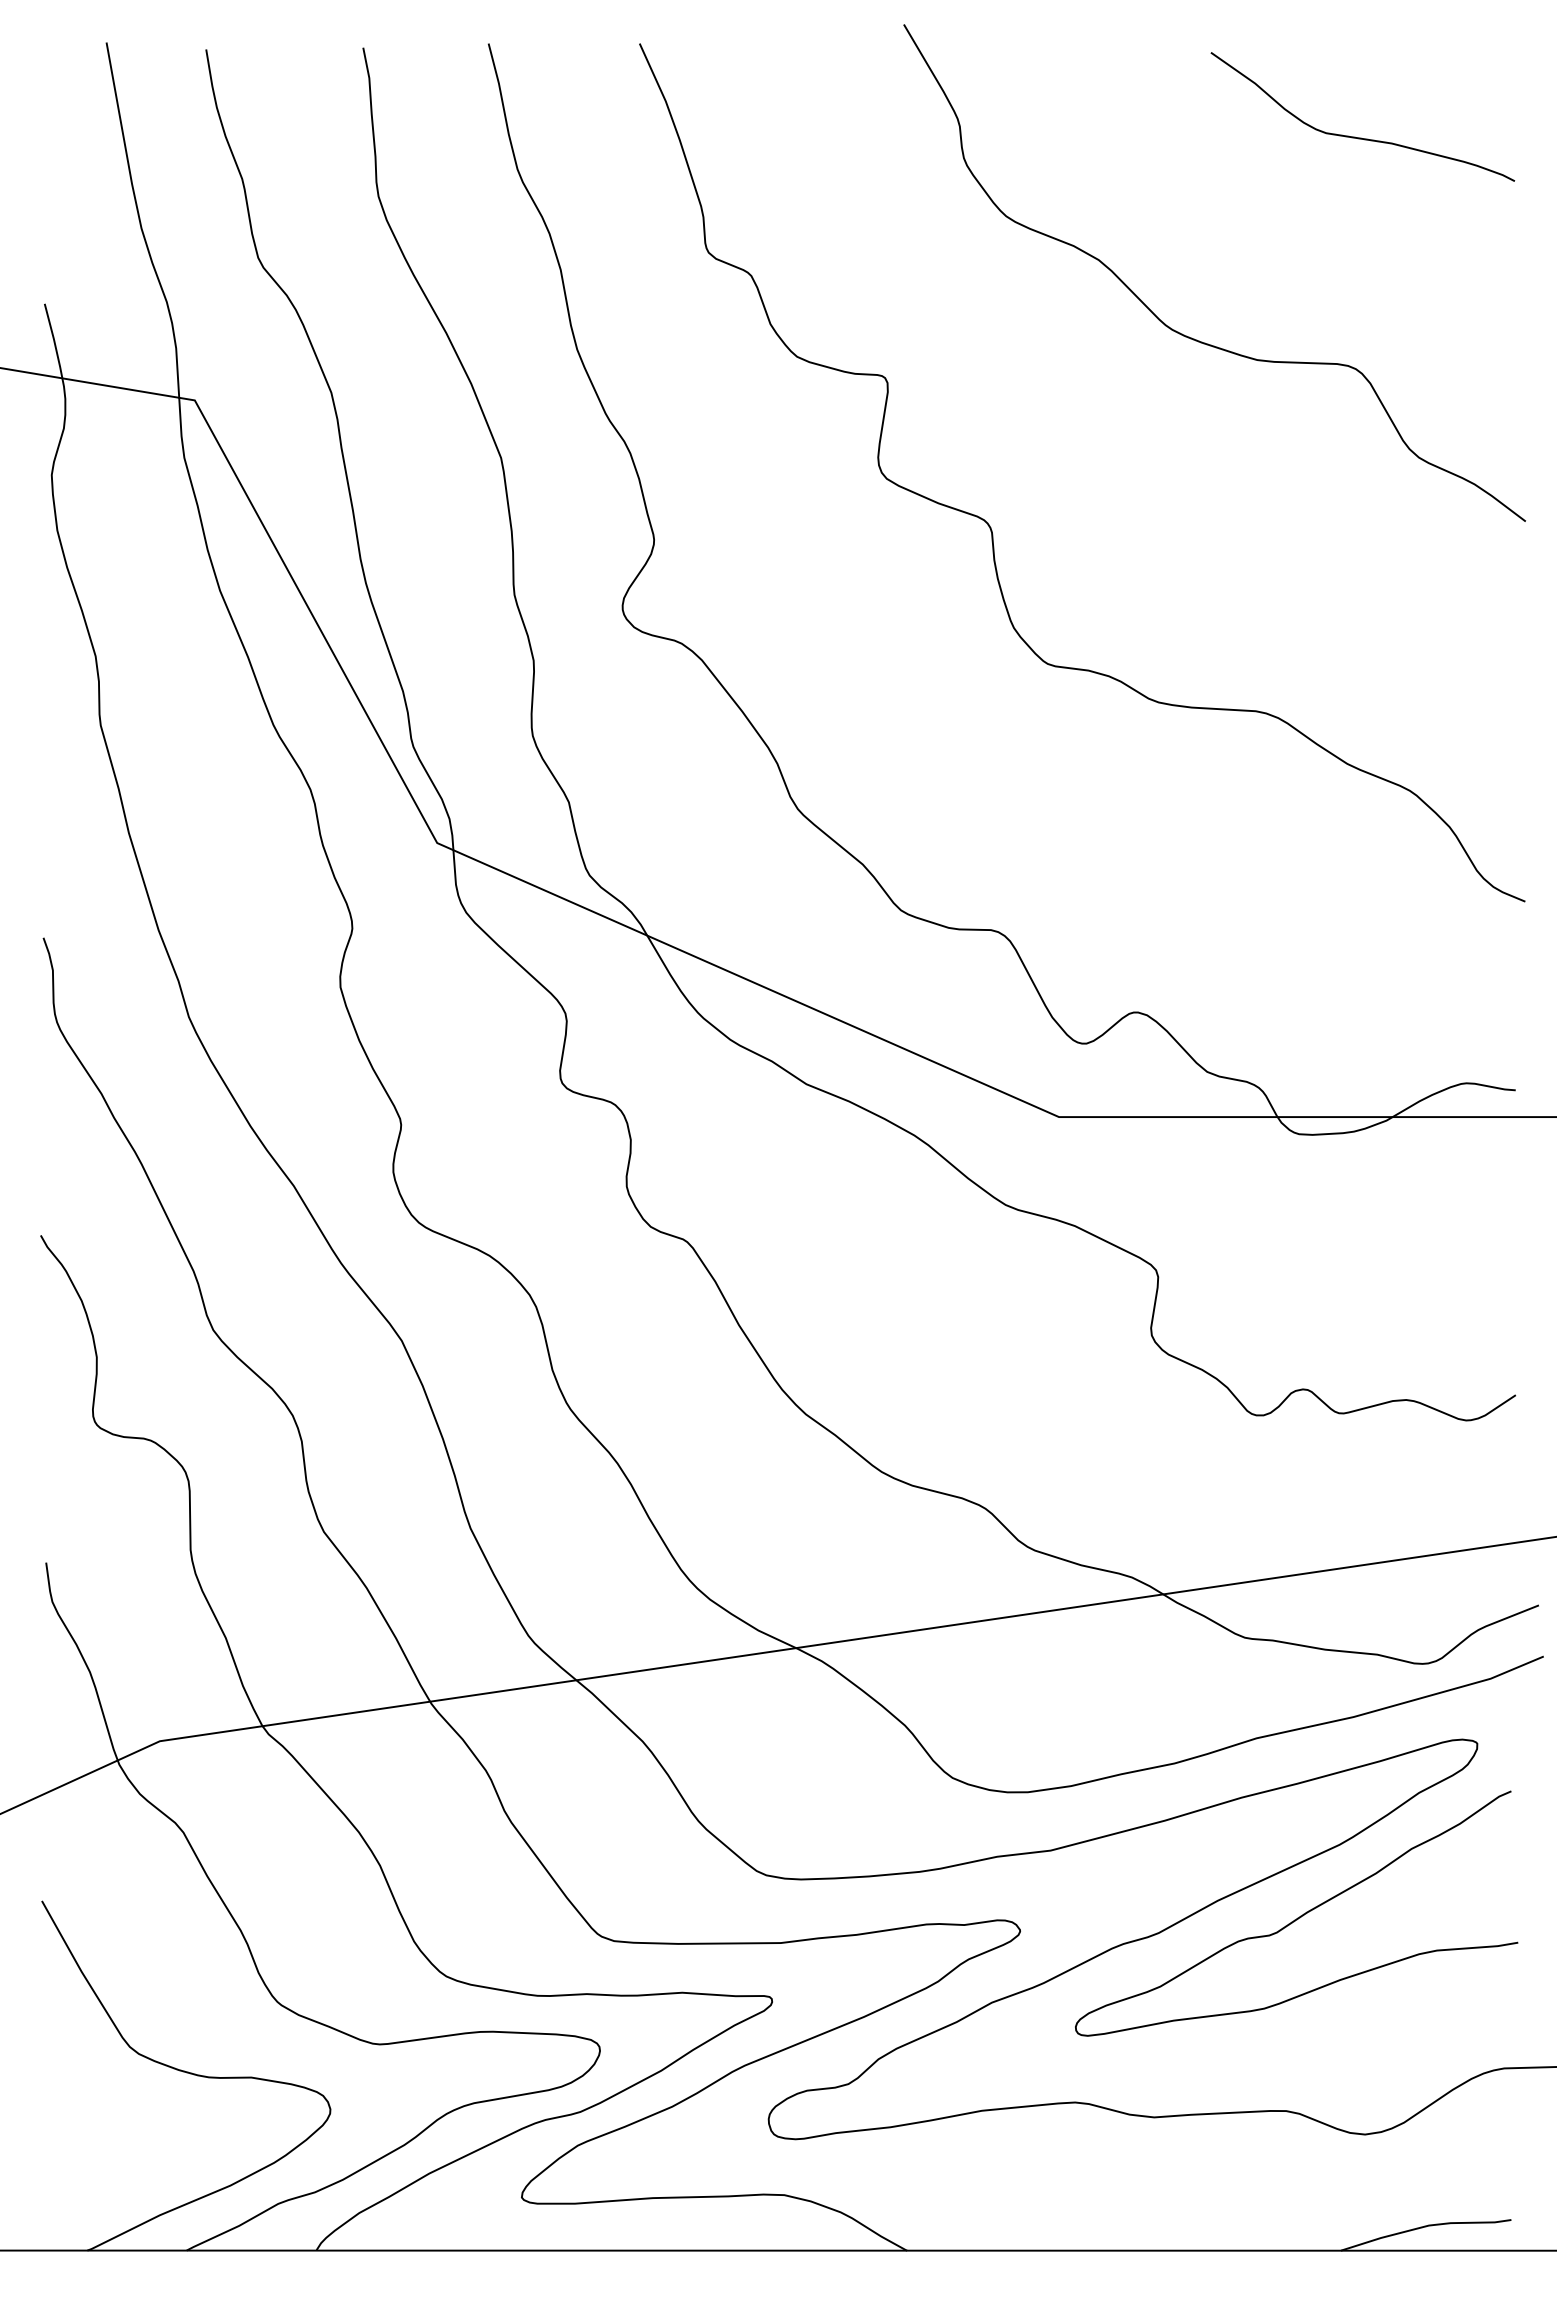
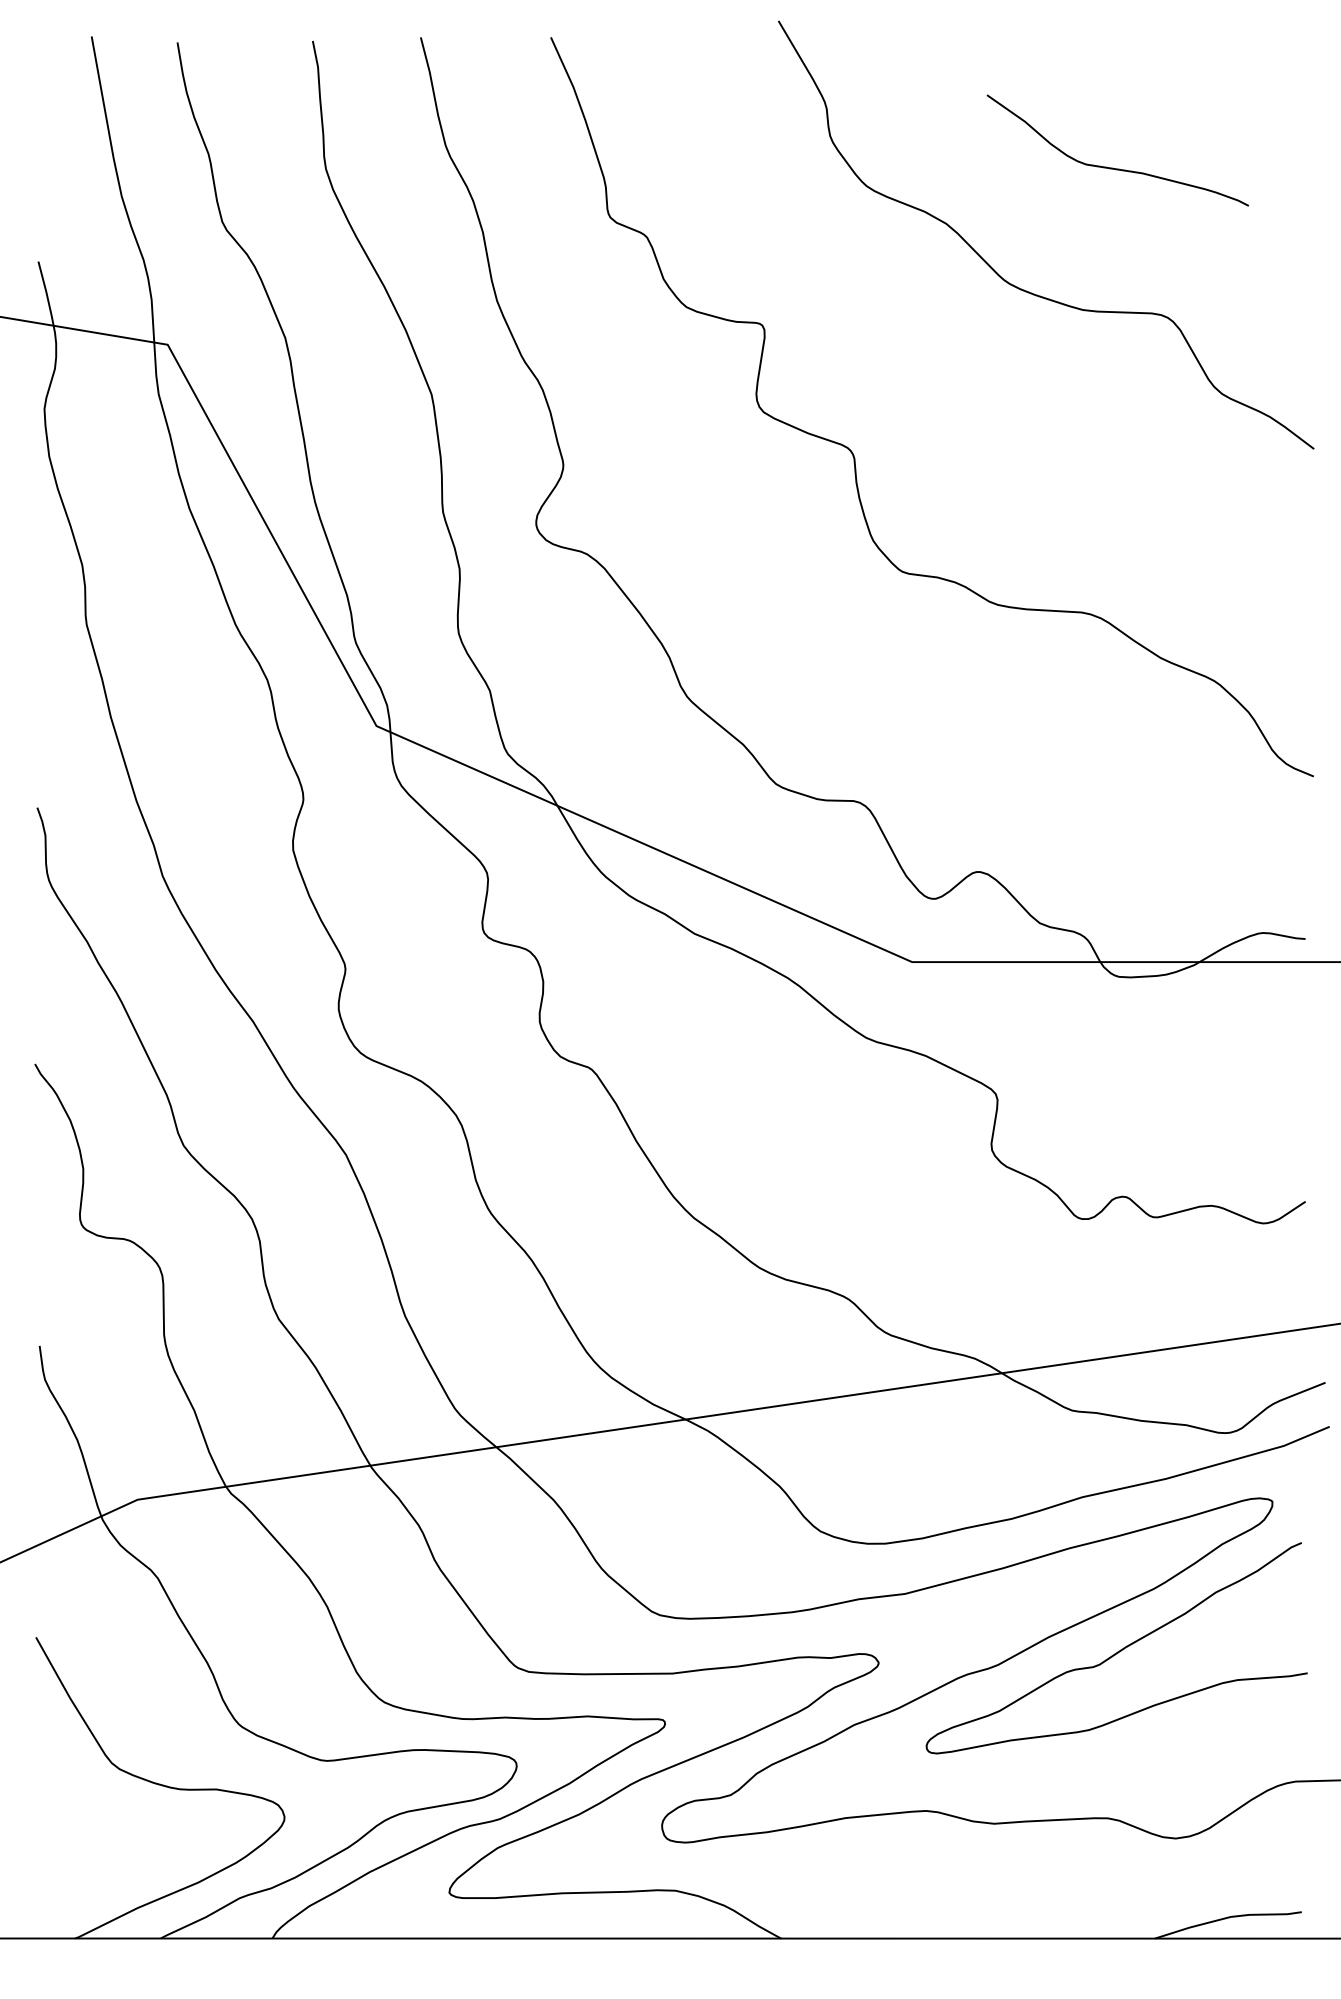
curve: (1361, 137) -> (1116, 168), moved

